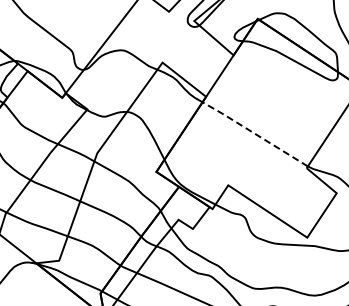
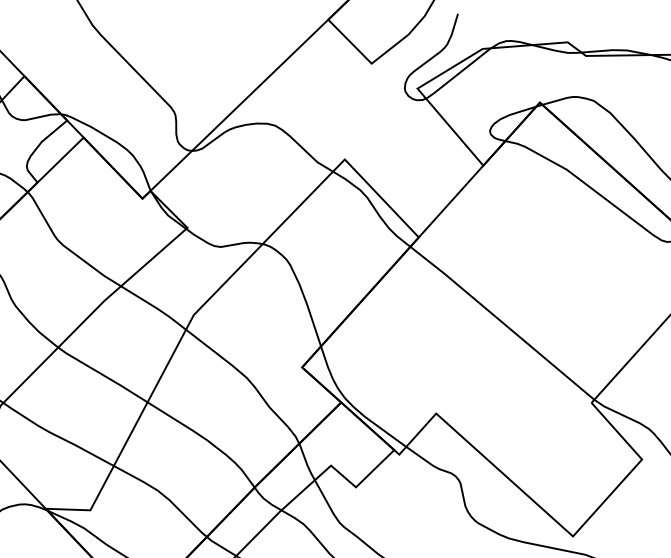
line: (254, 133) -> (501, 321), dashed -> solid

